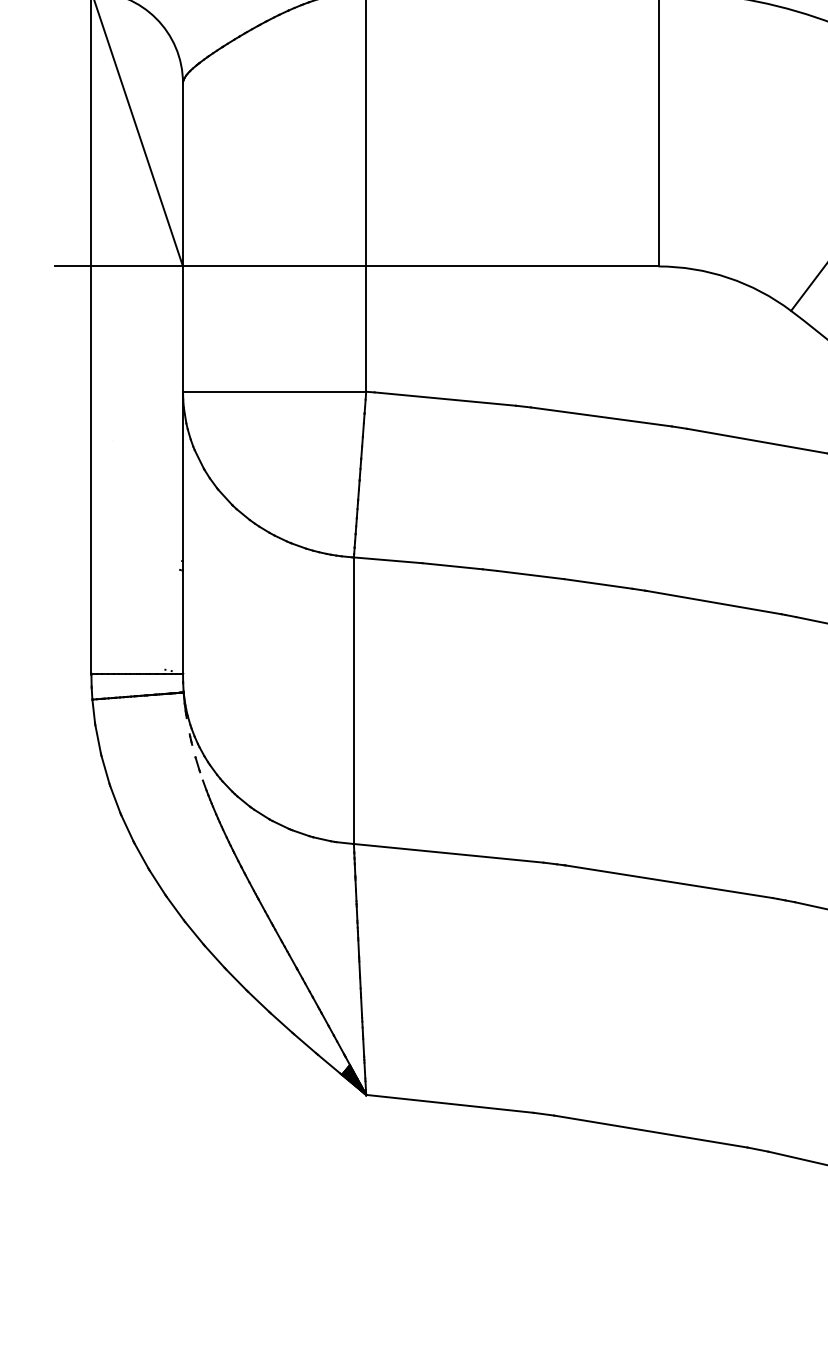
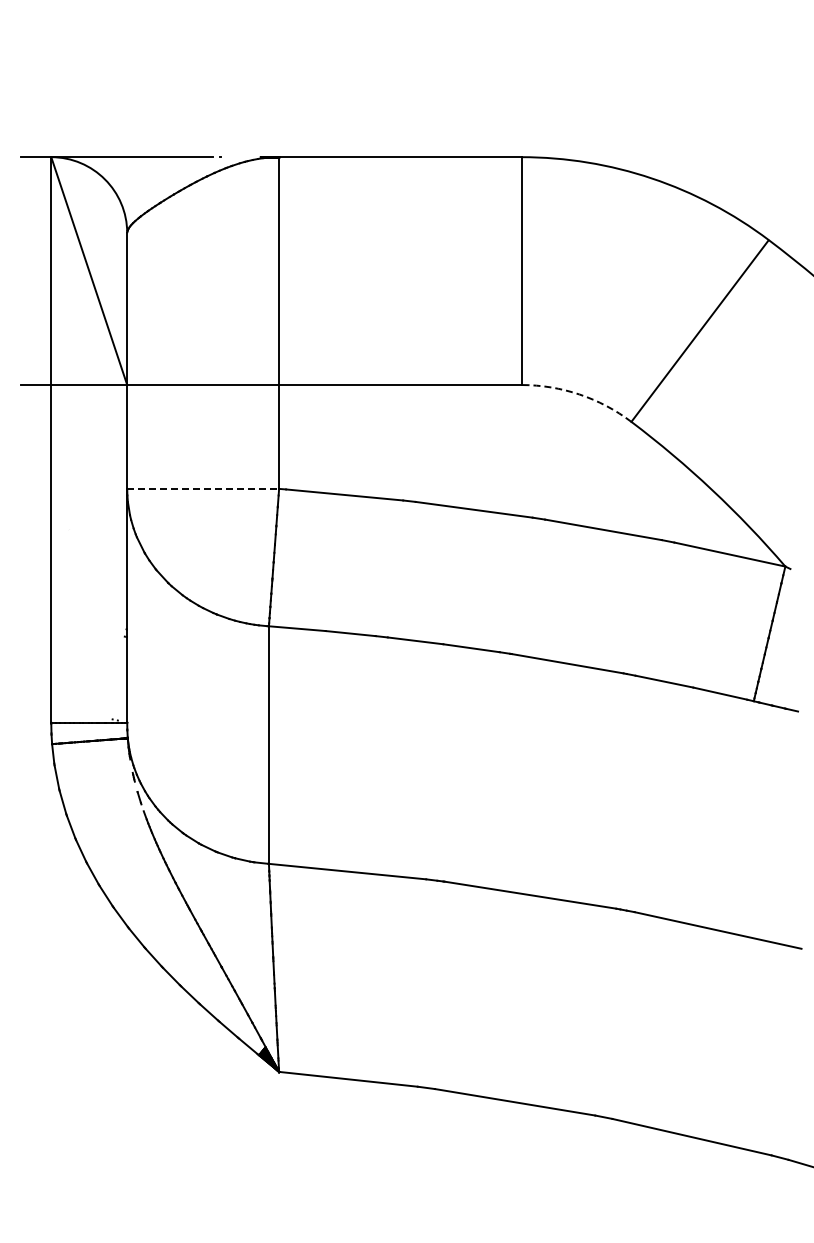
arc: (728, 277) -> (579, 394), solid -> dashed
line: (274, 391) -> (203, 488), solid -> dashed

